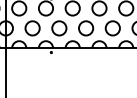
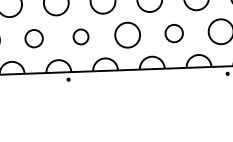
circle: (32, 28) -> (34, 38), size x0.7
circle: (59, 28) -> (81, 37), size x0.6
circle: (112, 28) -> (173, 33), size x0.7

